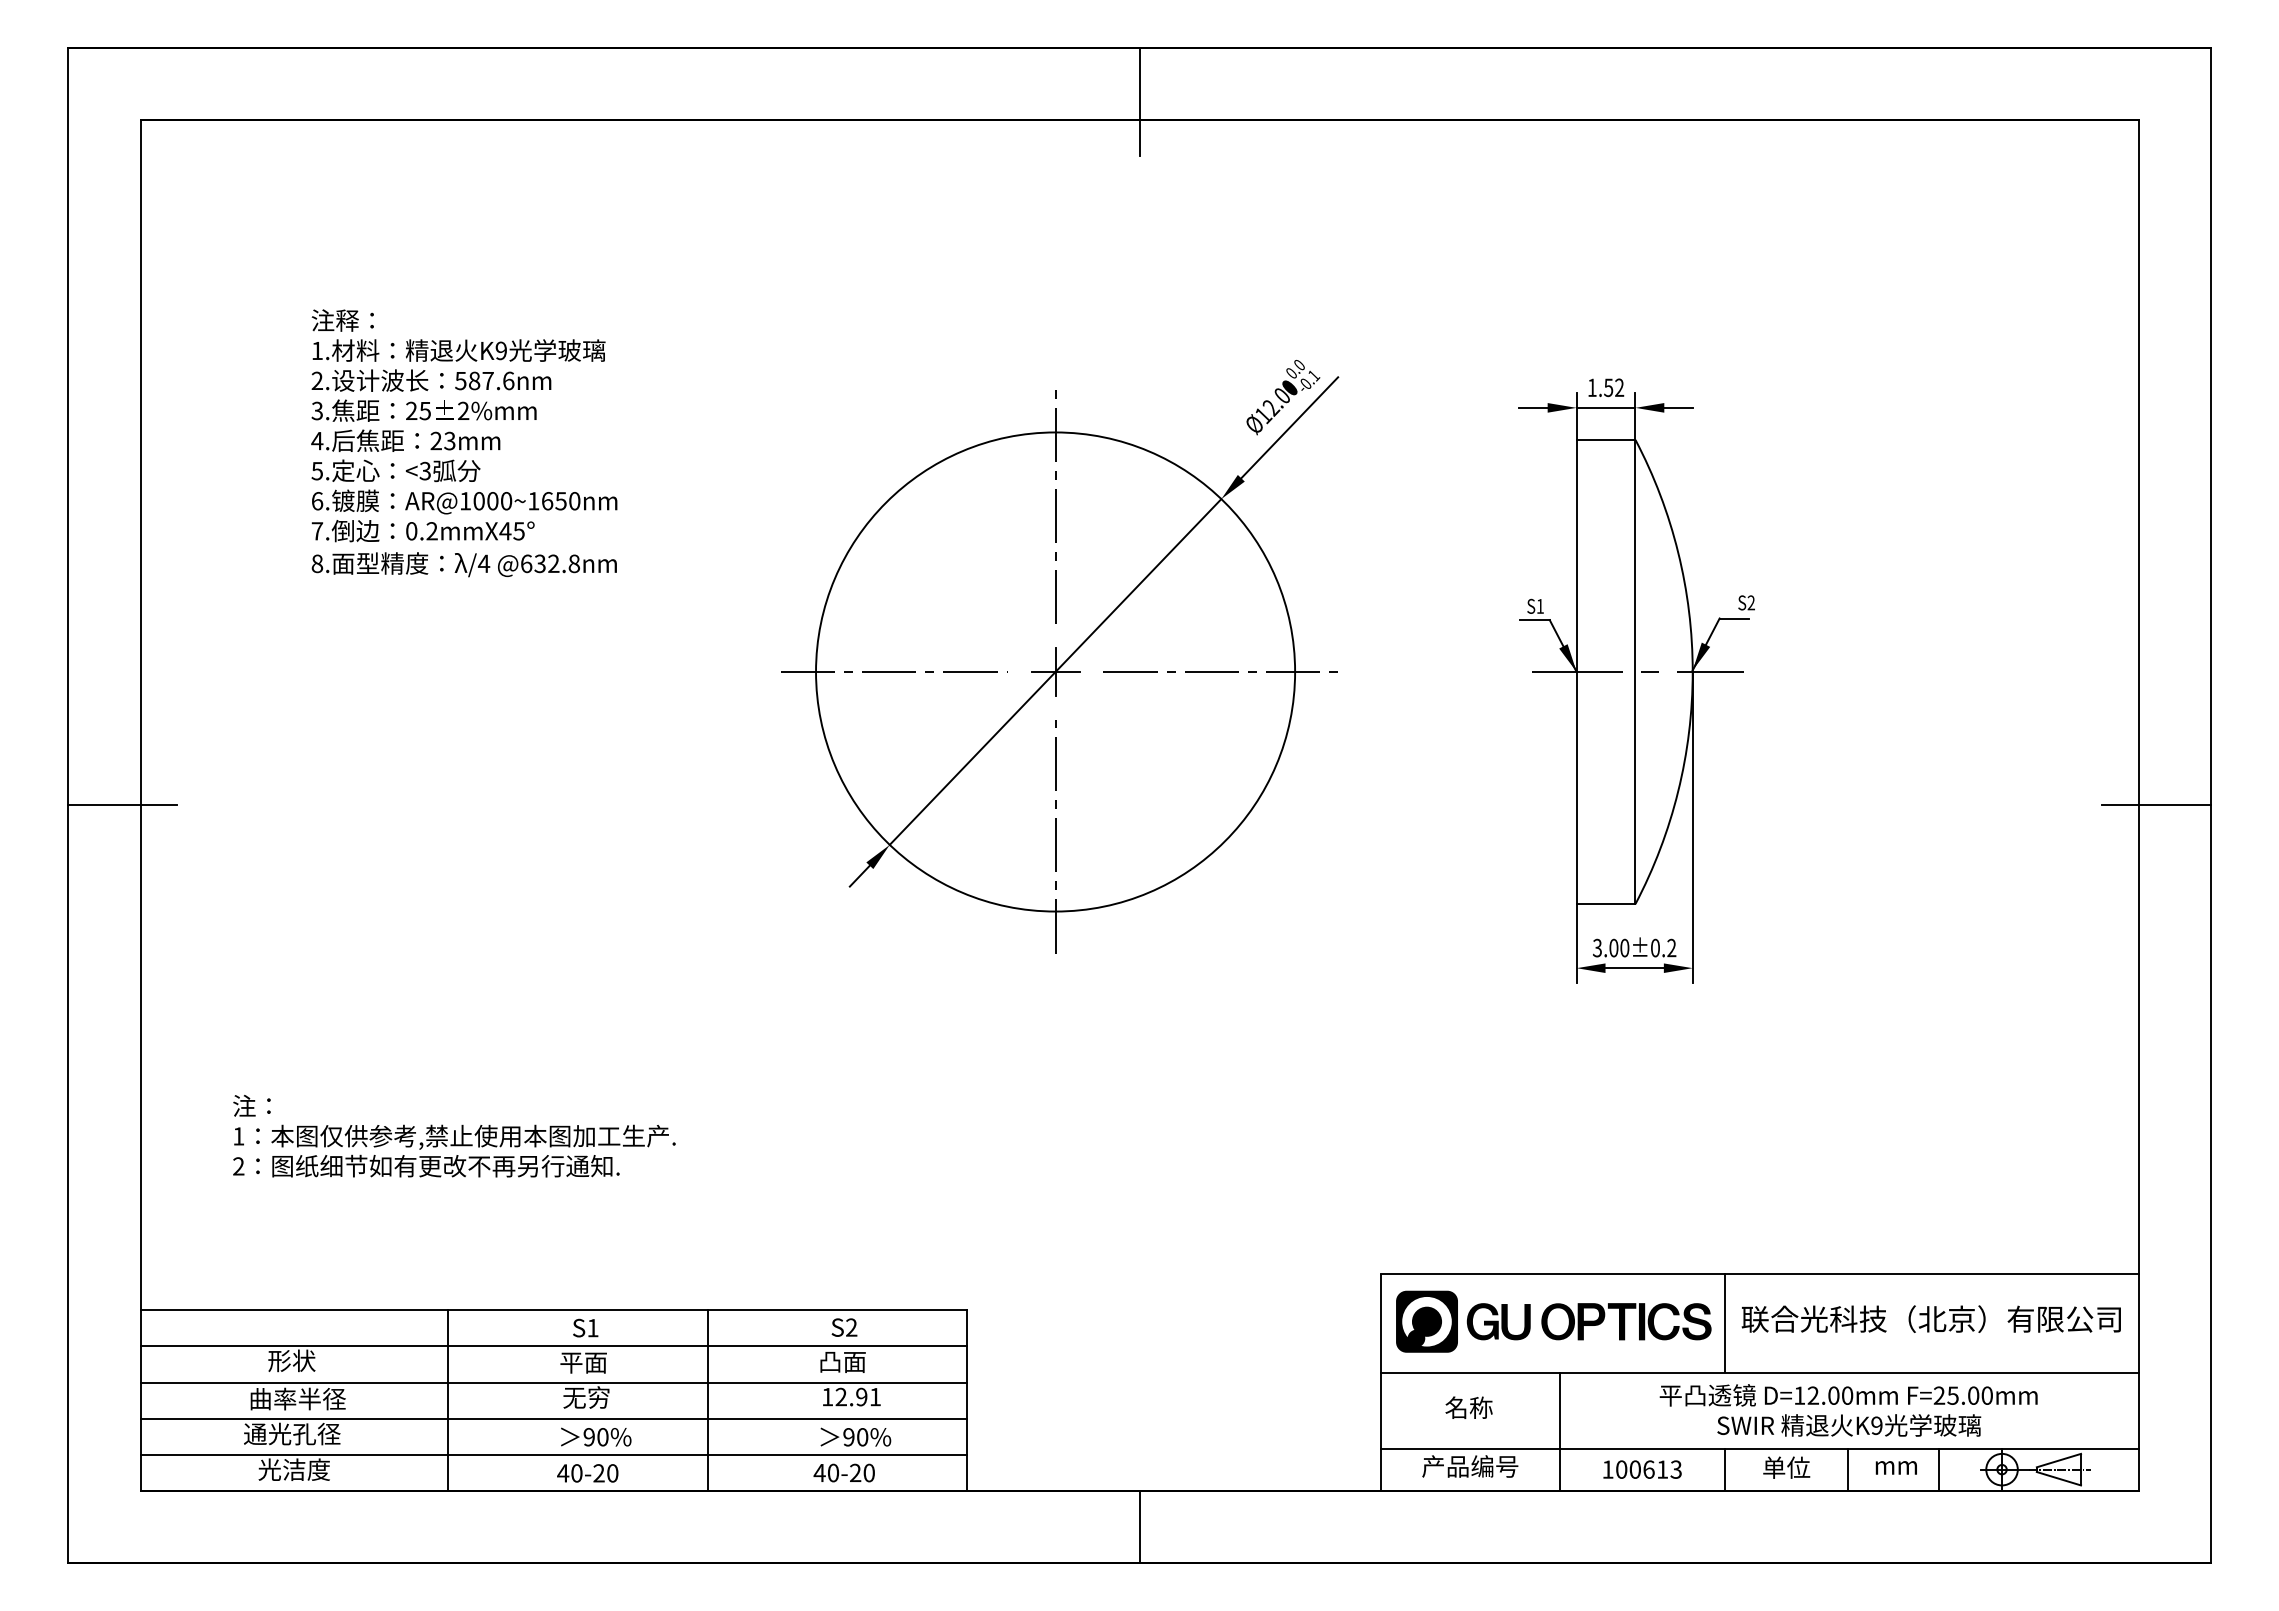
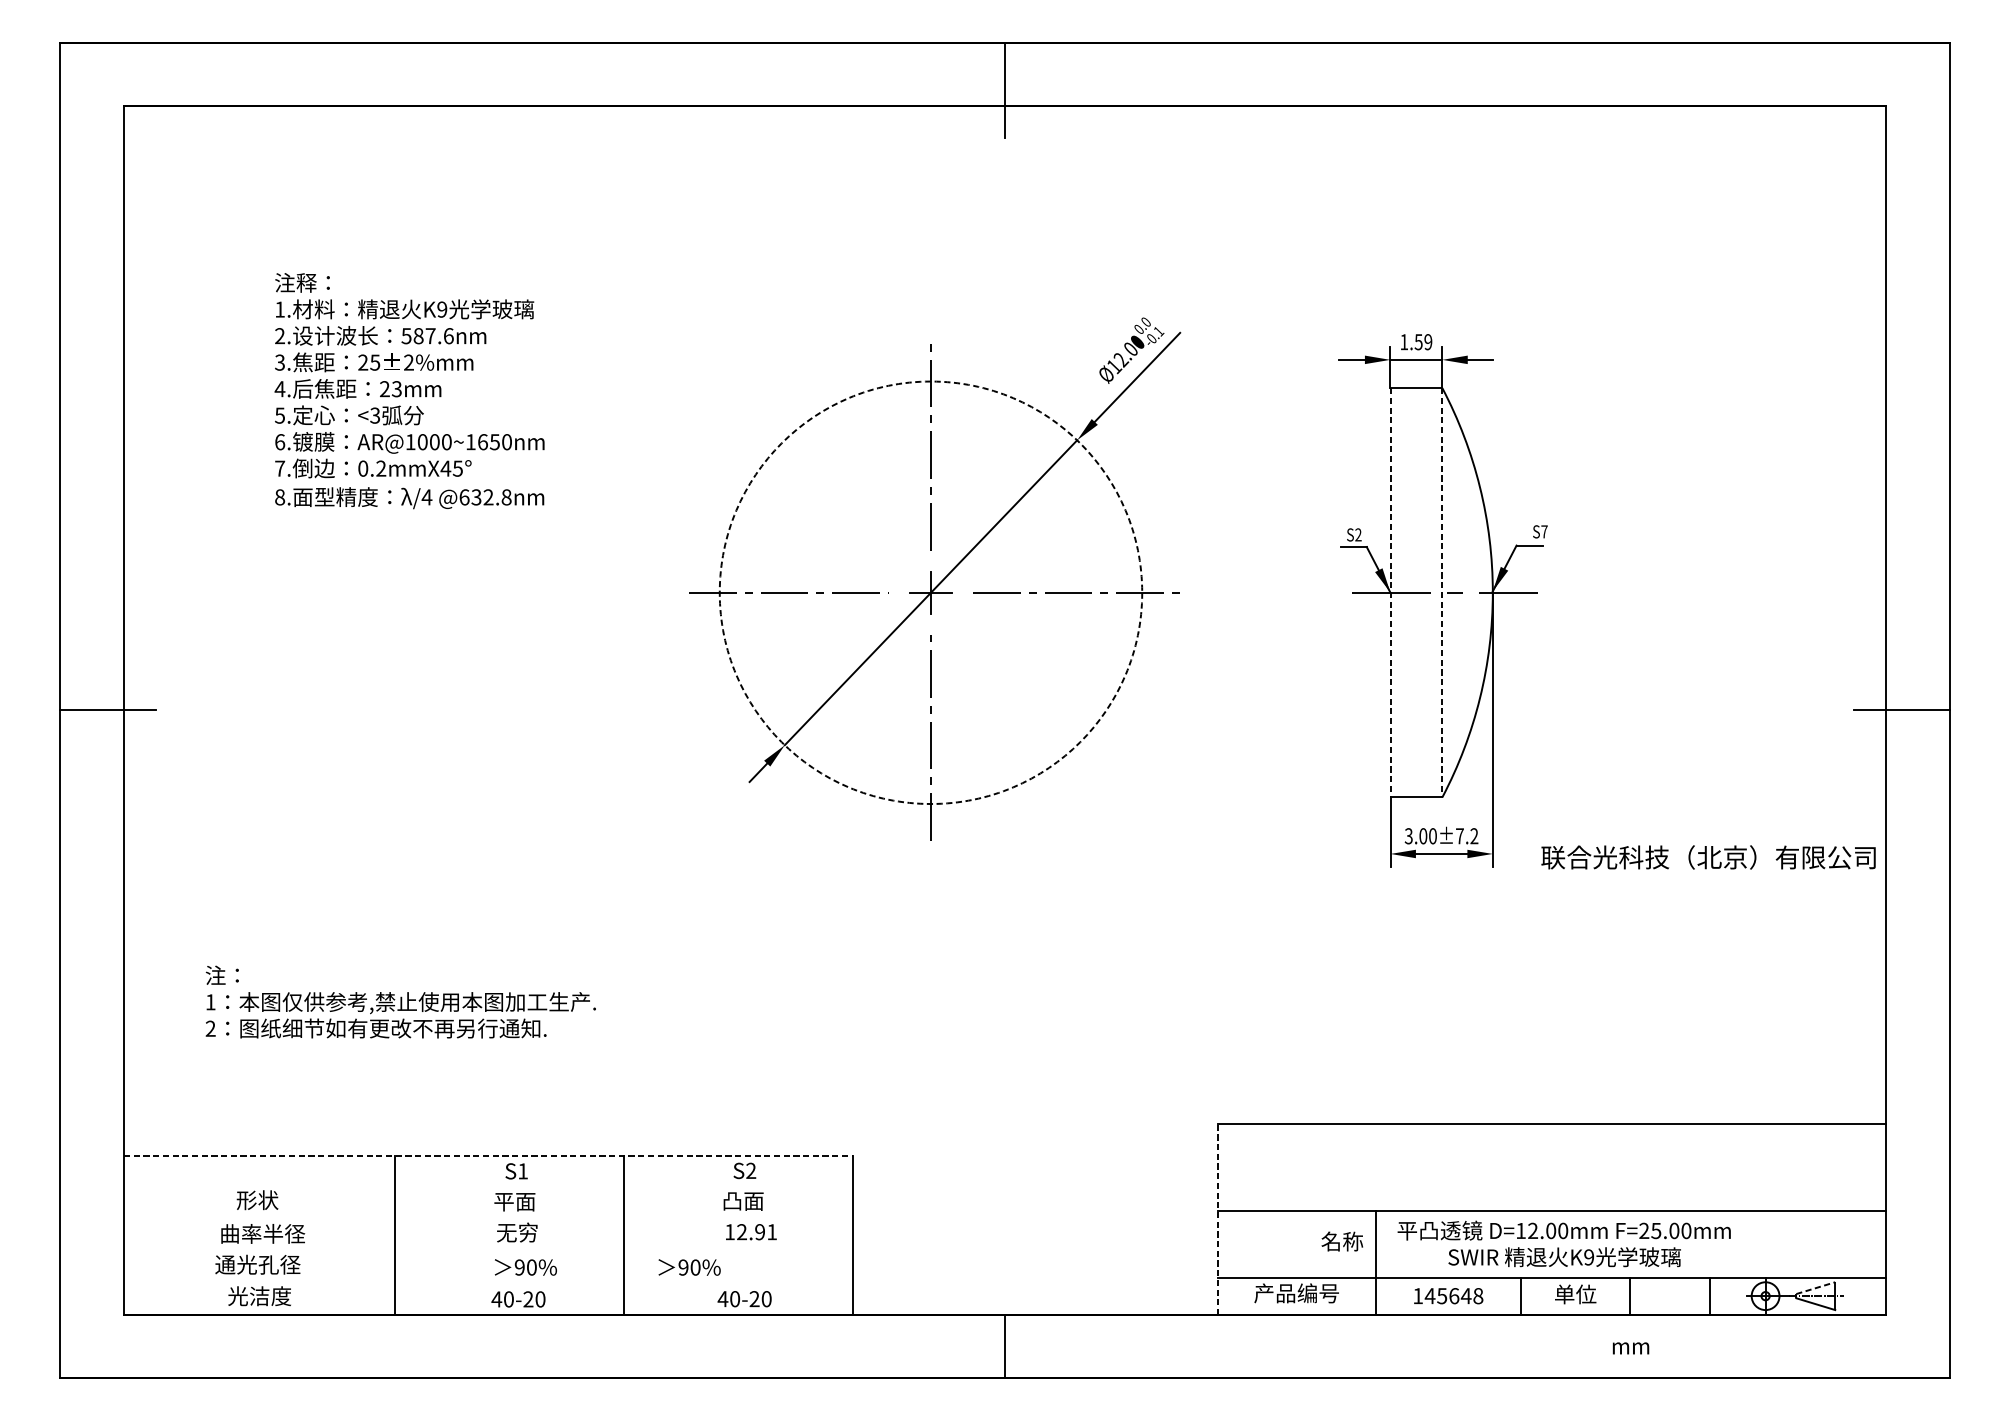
text: (1619, 388) -> (1428, 342), 1.52 -> 1.59
text: (1750, 602) -> (1543, 531), S2 -> S7
text: (1539, 605) -> (1357, 534), S1 -> S2
circle: (1055, 671) -> (930, 592), solid -> dashed
line: (1576, 672) -> (1390, 593), solid -> dashed
line: (1635, 672) -> (1442, 593), solid -> dashed
text: (1655, 947) -> (1460, 835), 3.00±0.2 -> 3.00±7.2
line: (554, 1310) -> (489, 1155), solid -> dashed
text: (1930, 1318) -> (1707, 856), moved
part: (1553, 1321) -> (1370, 1165), removed
line: (1724, 1323) -> (1520, 1167), removed
line: (553, 1346) -> (488, 1187), removed
line: (553, 1382) -> (488, 1219), removed
line: (1381, 1382) -> (1218, 1219), solid -> dashed
text: (1468, 1407) -> (1341, 1241), moved
text: (1848, 1410) -> (1564, 1243), moved
line: (553, 1418) -> (488, 1251), removed
text: (855, 1436) -> (689, 1266), moved
line: (553, 1454) -> (488, 1282), removed
line: (2059, 1460) -> (1816, 1288), solid -> dashed
text: (1895, 1467) -> (1630, 1348), moved
text: (1648, 1469) -> (1453, 1296), 100613 -> 145648

